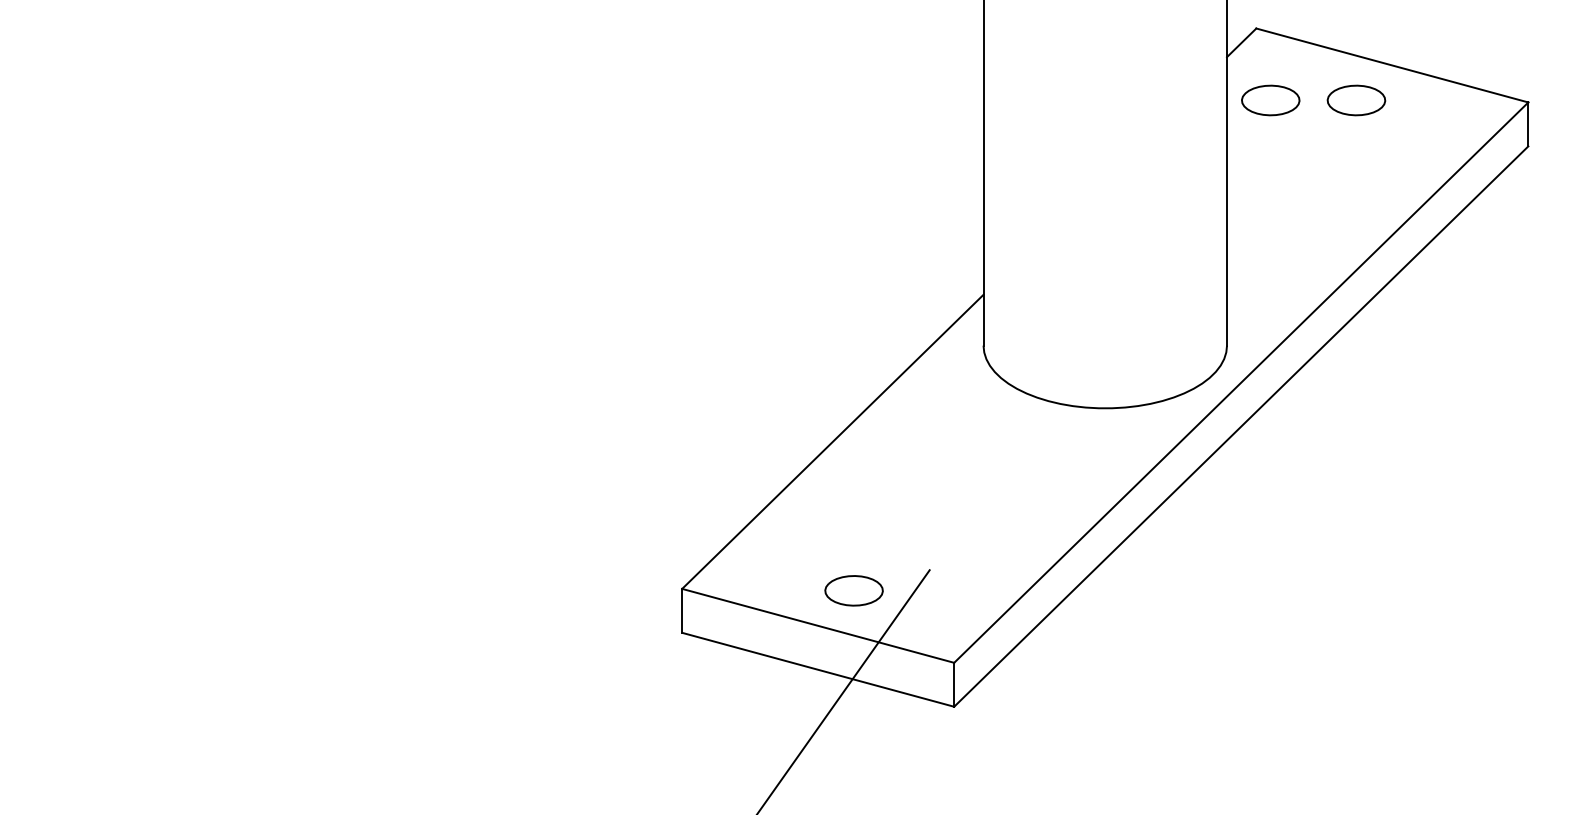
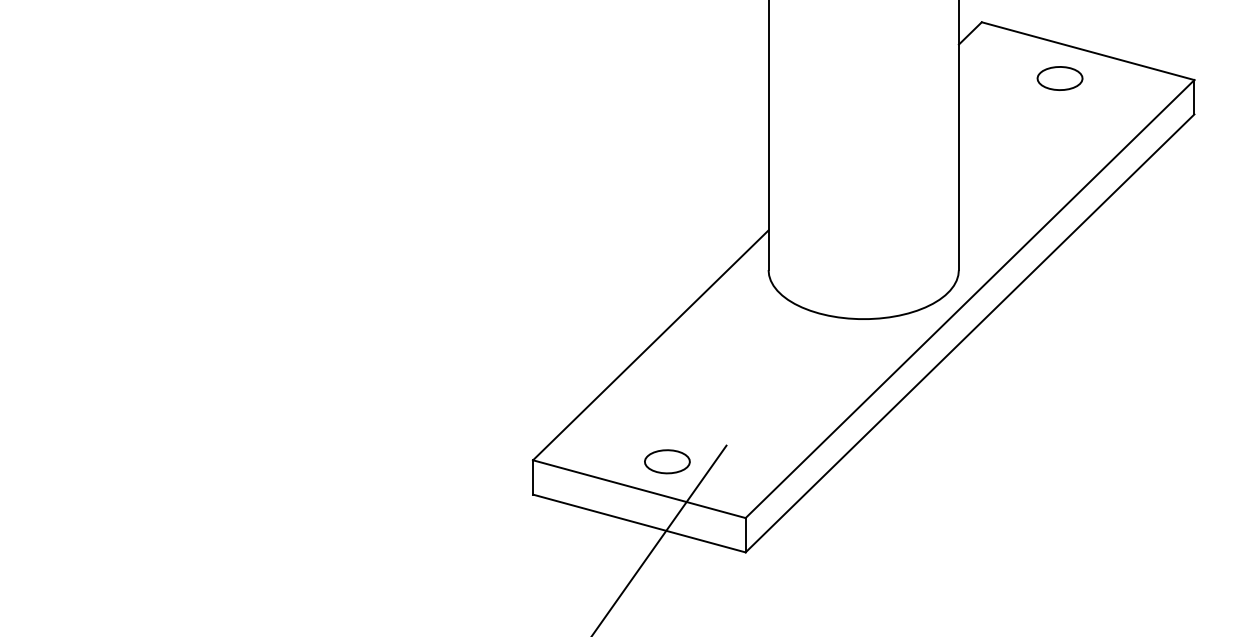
part: (1270, 100) -> (992, 78), removed

